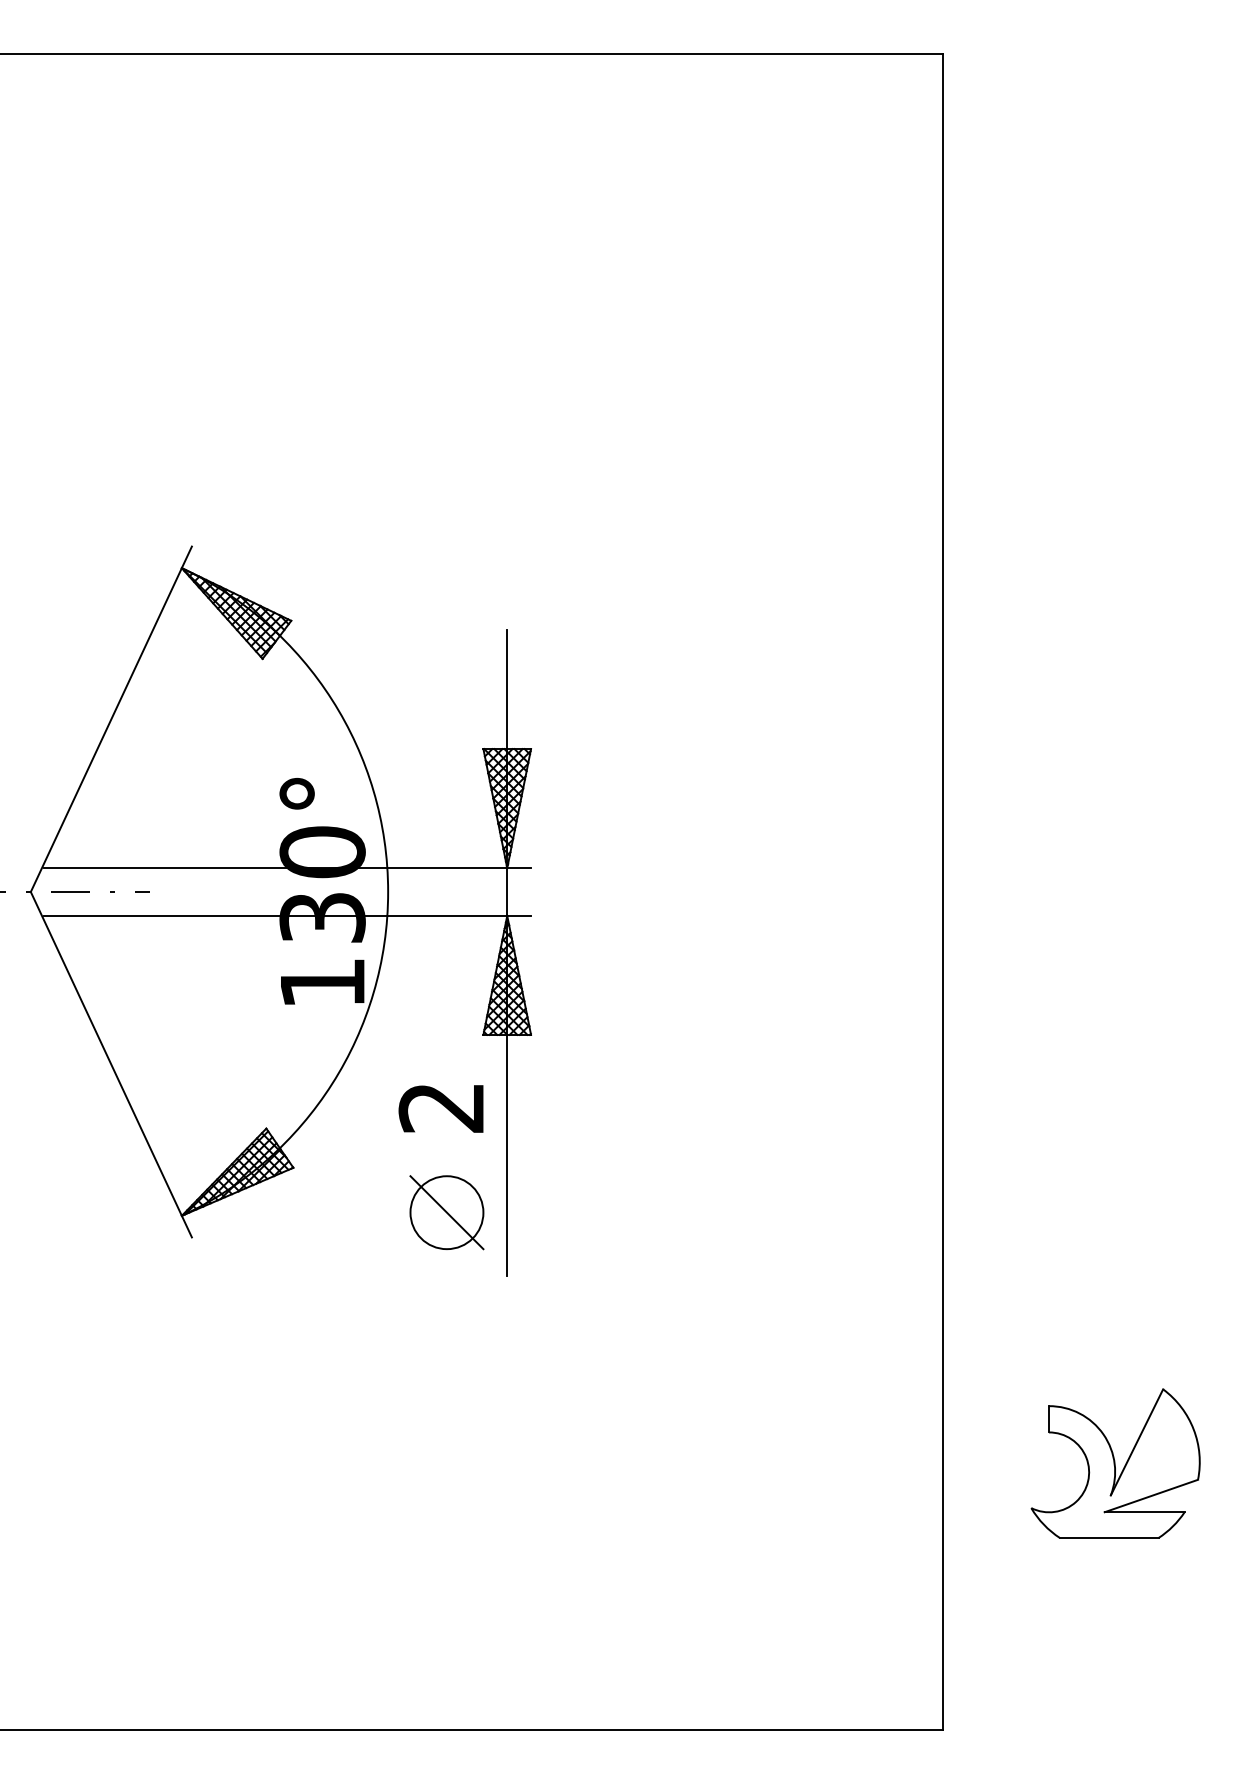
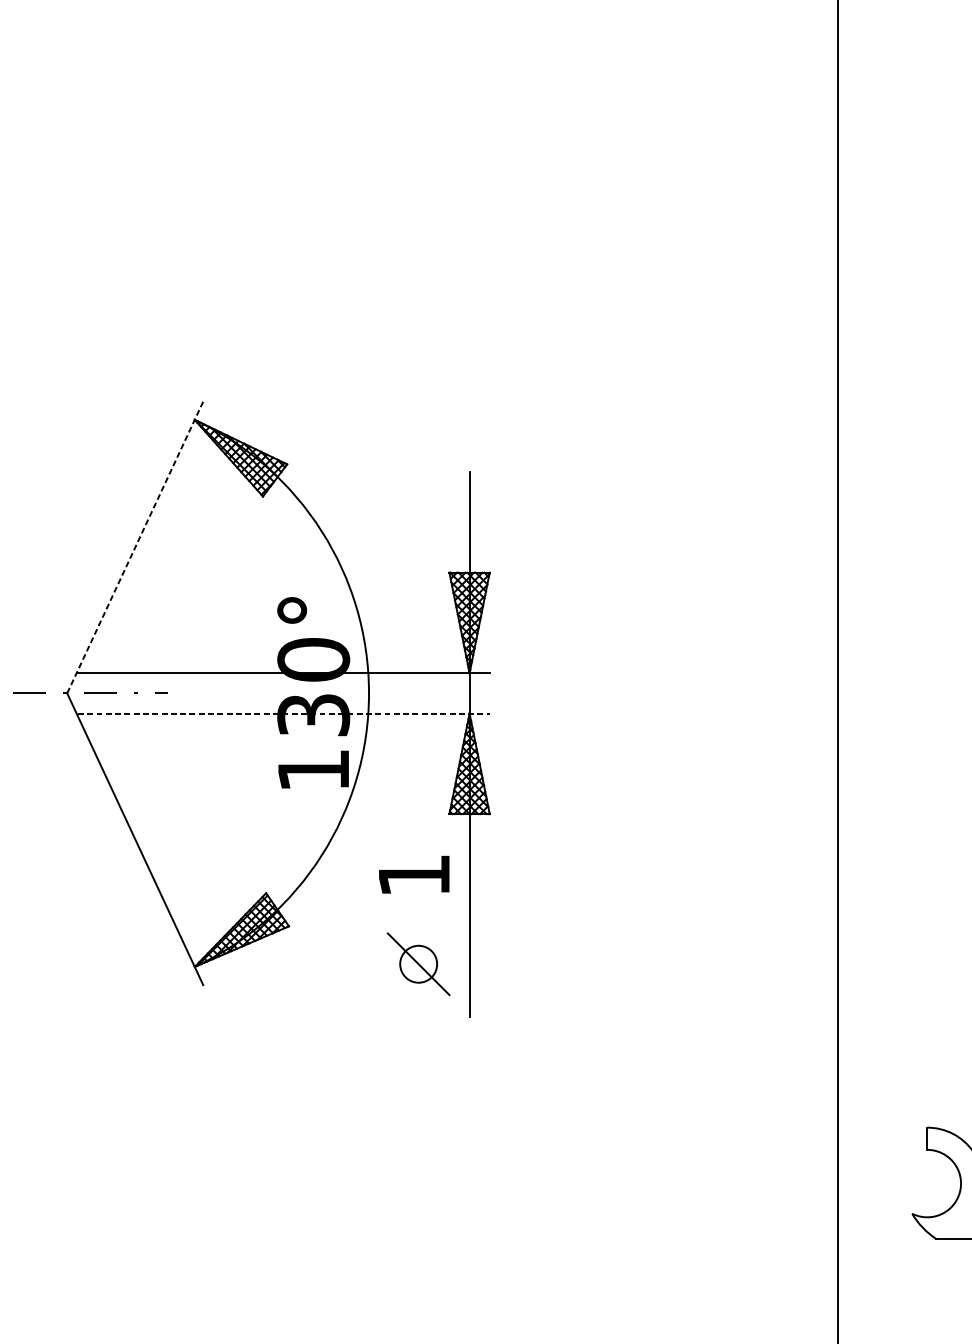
line: (111, 719) -> (135, 547), solid -> dashed
line: (287, 915) -> (283, 713), solid -> dashed
text: (440, 1108) -> (413, 876), 2 -> 1
circle: (446, 1212) -> (418, 964), size x0.6

